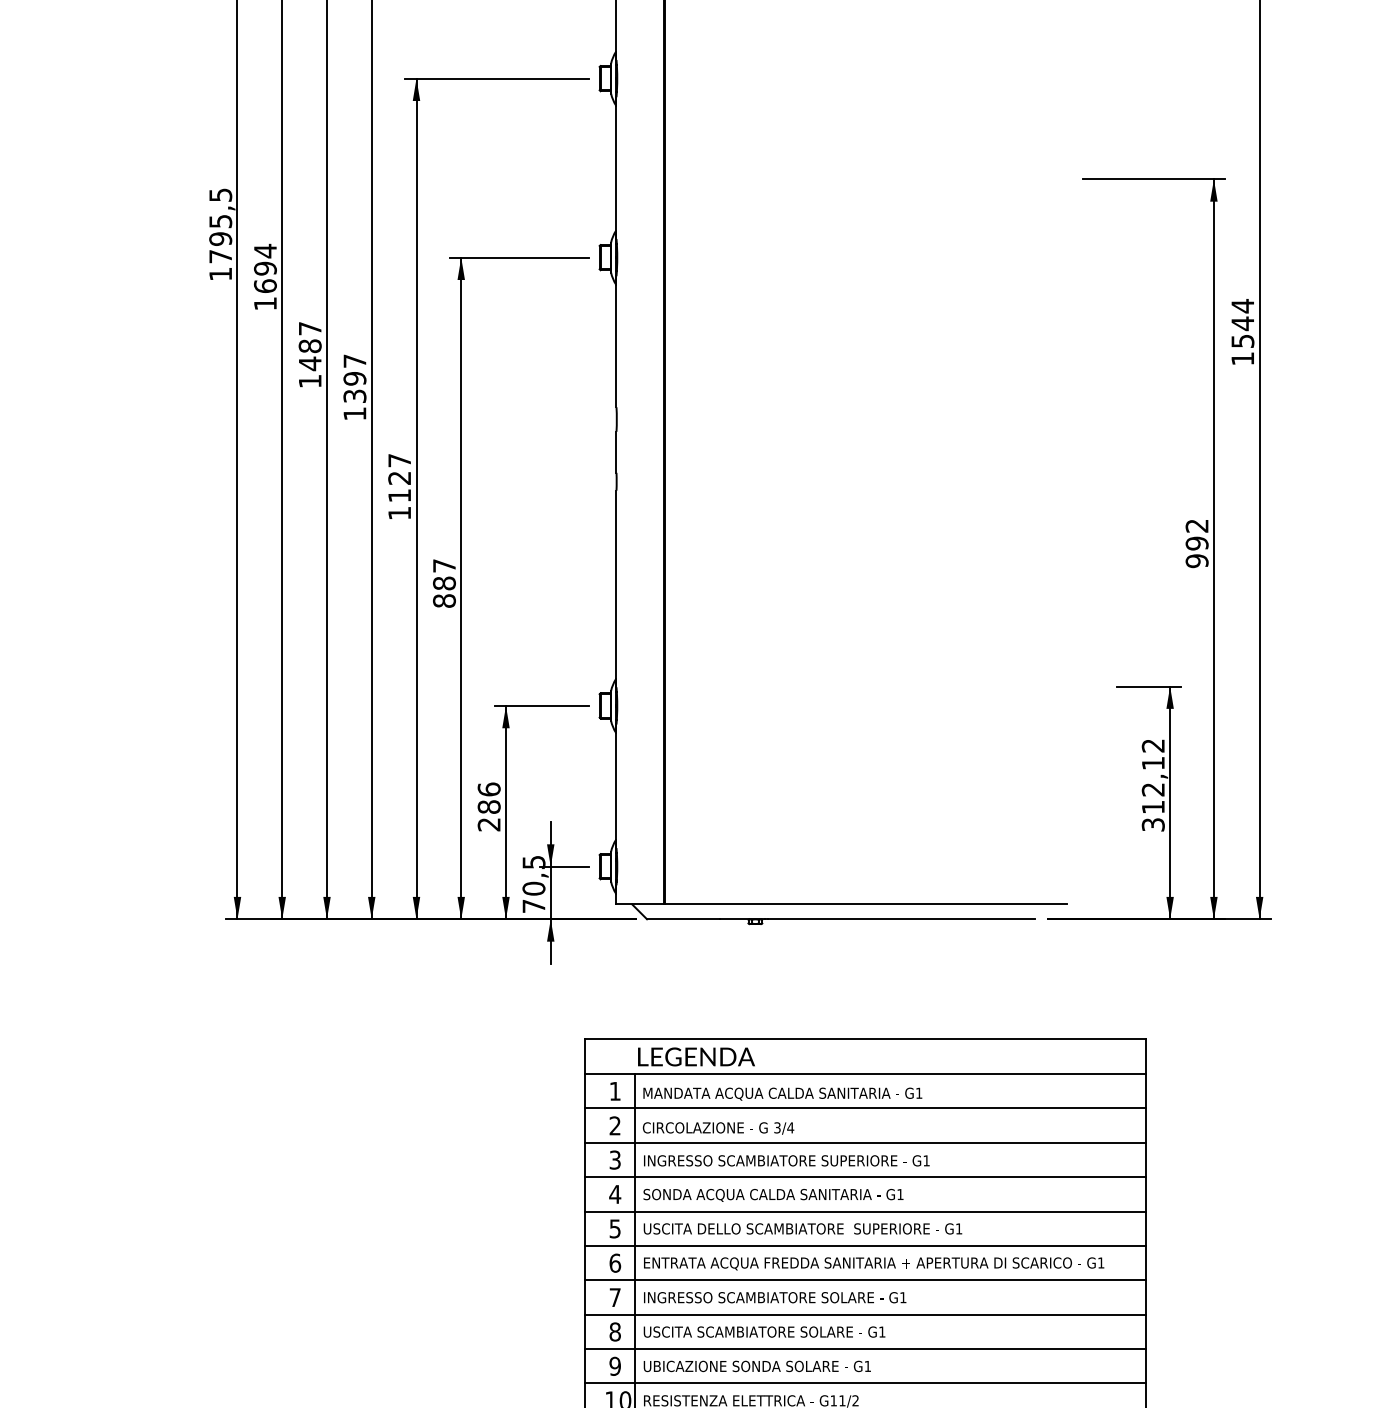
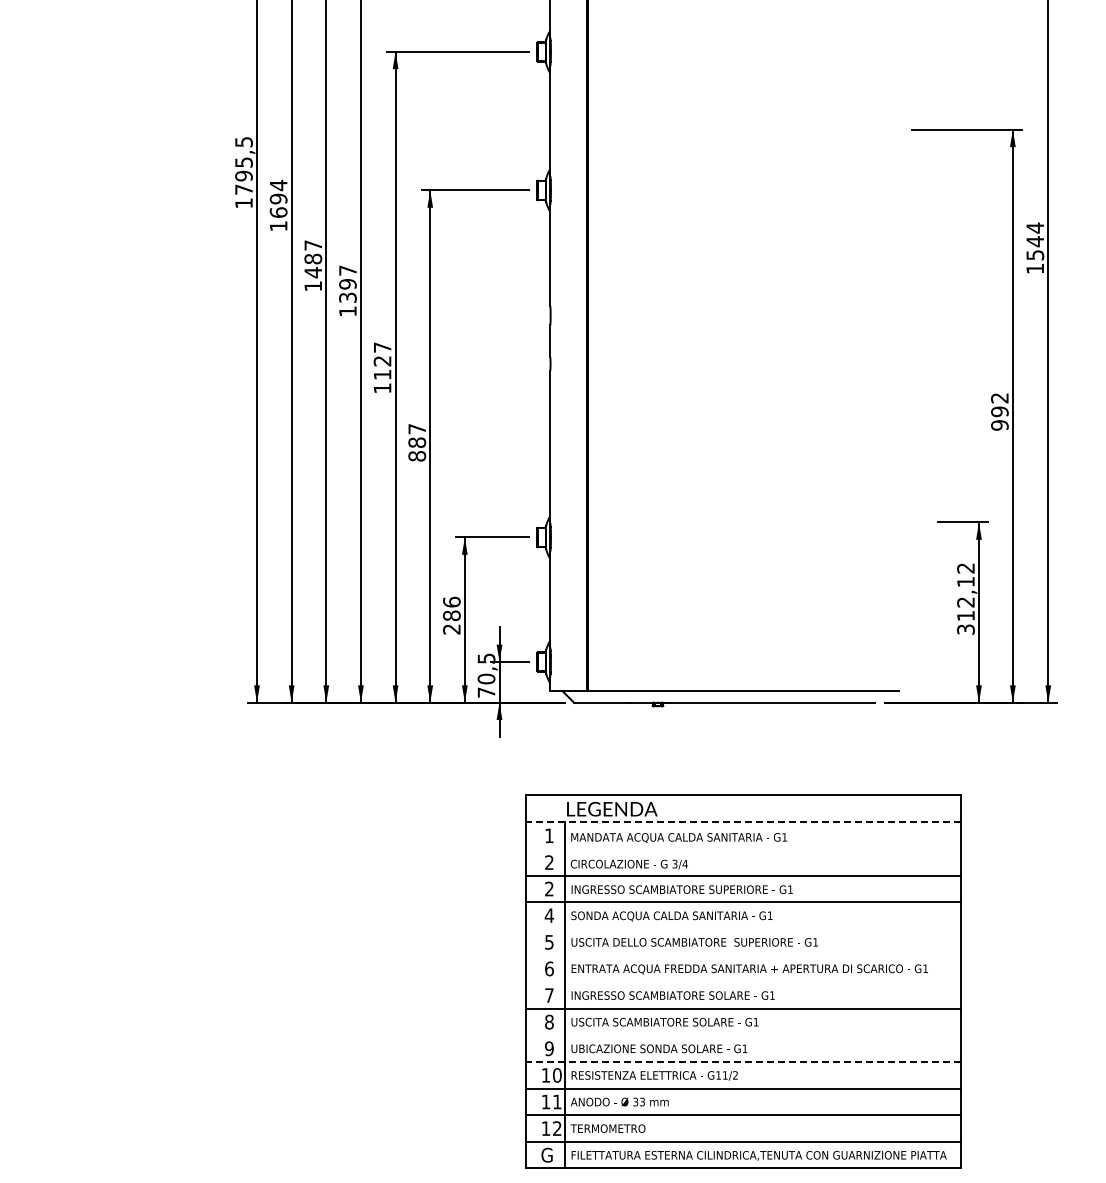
line: (864, 1074) -> (742, 822), solid -> dashed
line: (865, 1108) -> (743, 849), removed
text: (615, 1160) -> (549, 889), 3 -> 2
line: (865, 1211) -> (743, 928), removed
line: (865, 1245) -> (743, 955), removed
line: (865, 1280) -> (743, 982), removed
line: (865, 1349) -> (743, 1035), removed
line: (864, 1382) -> (742, 1061), solid -> dashed

